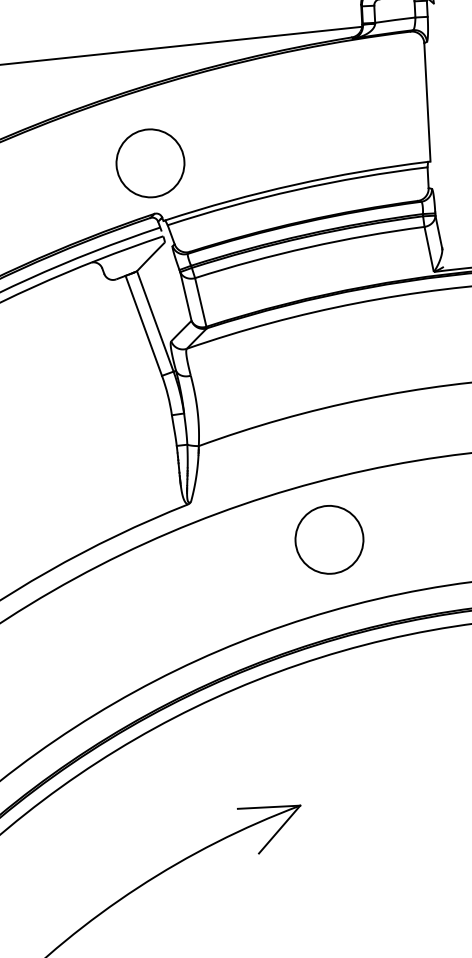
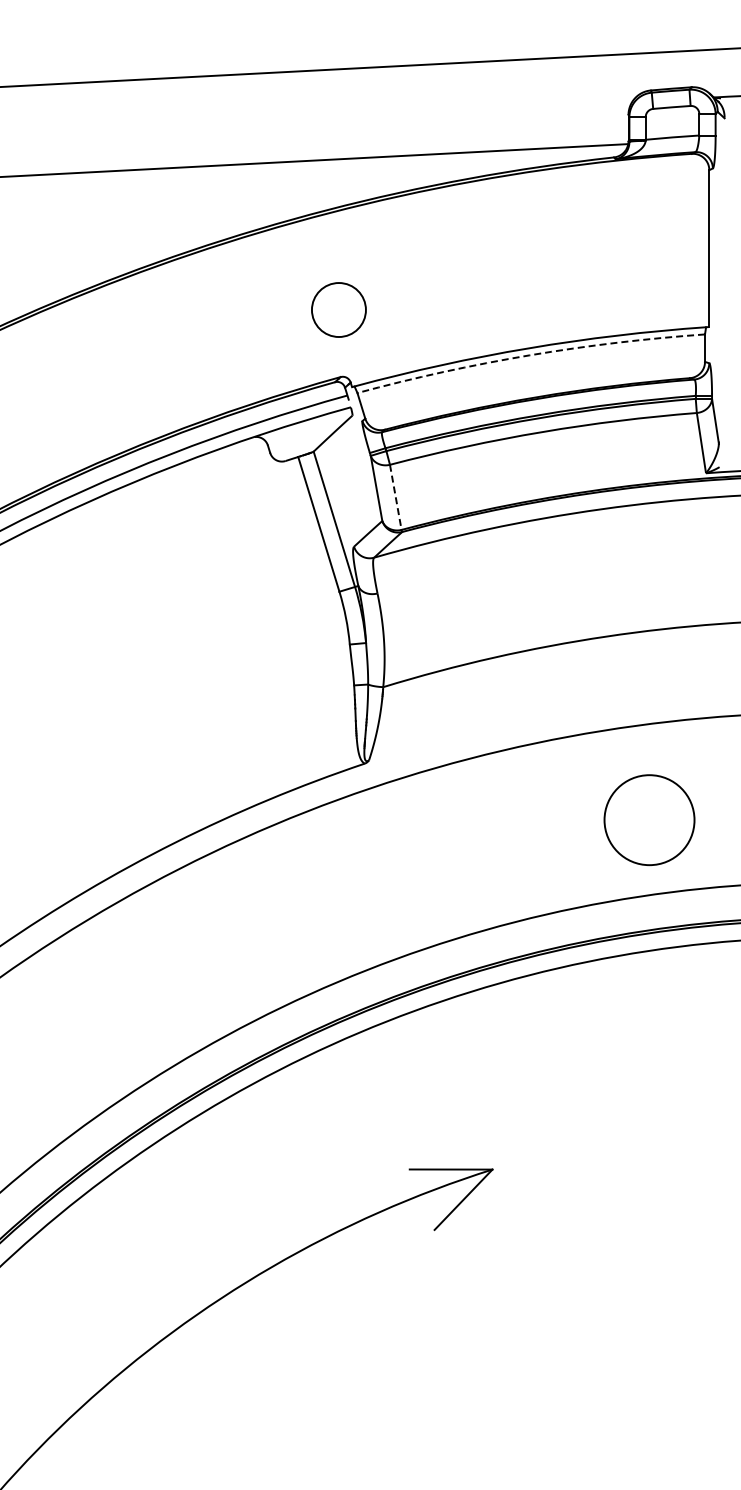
circle: (150, 163) -> (338, 309), size x0.6
arc: (296, 190) -> (529, 355), solid -> dashed
line: (200, 302) -> (395, 497), solid -> dashed
circle: (329, 540) -> (649, 820), moved

